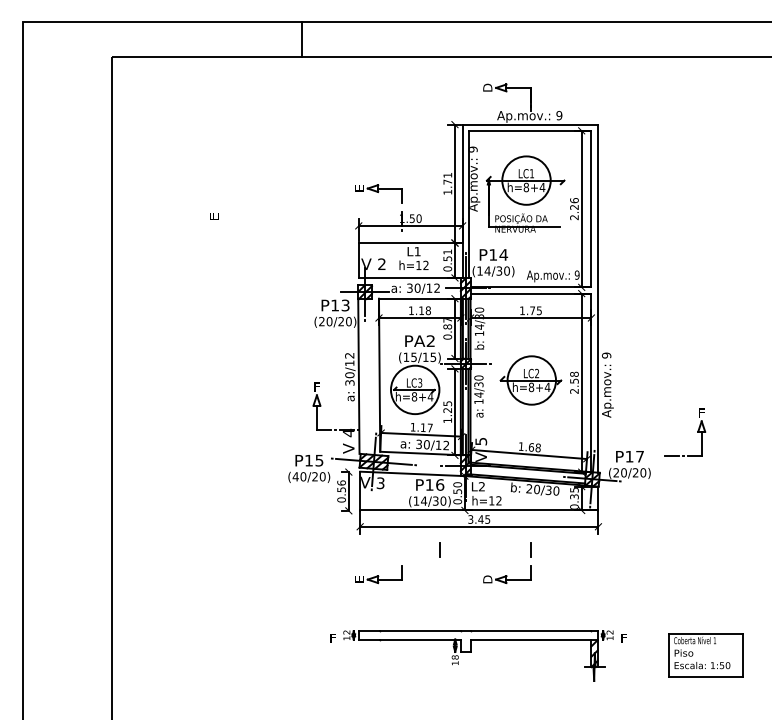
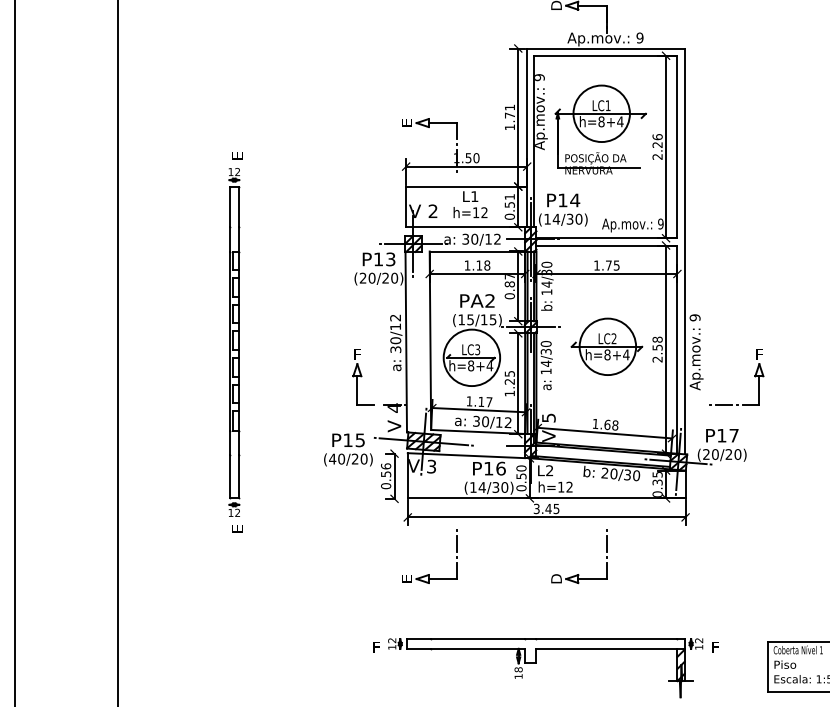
part: (212, 383) -> (235, 350), added
part: (697, 432) -> (754, 377), moved
line: (439, 549) -> (455, 543), moved

